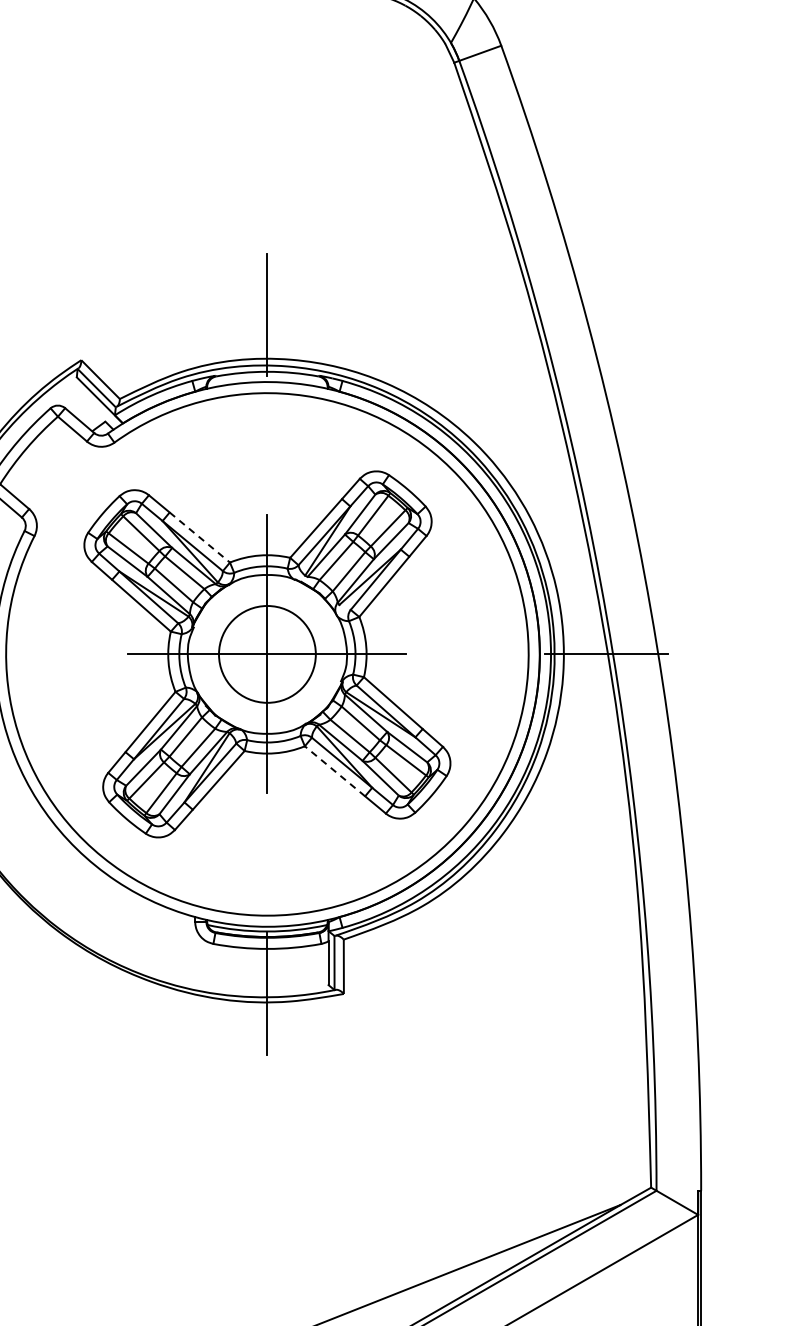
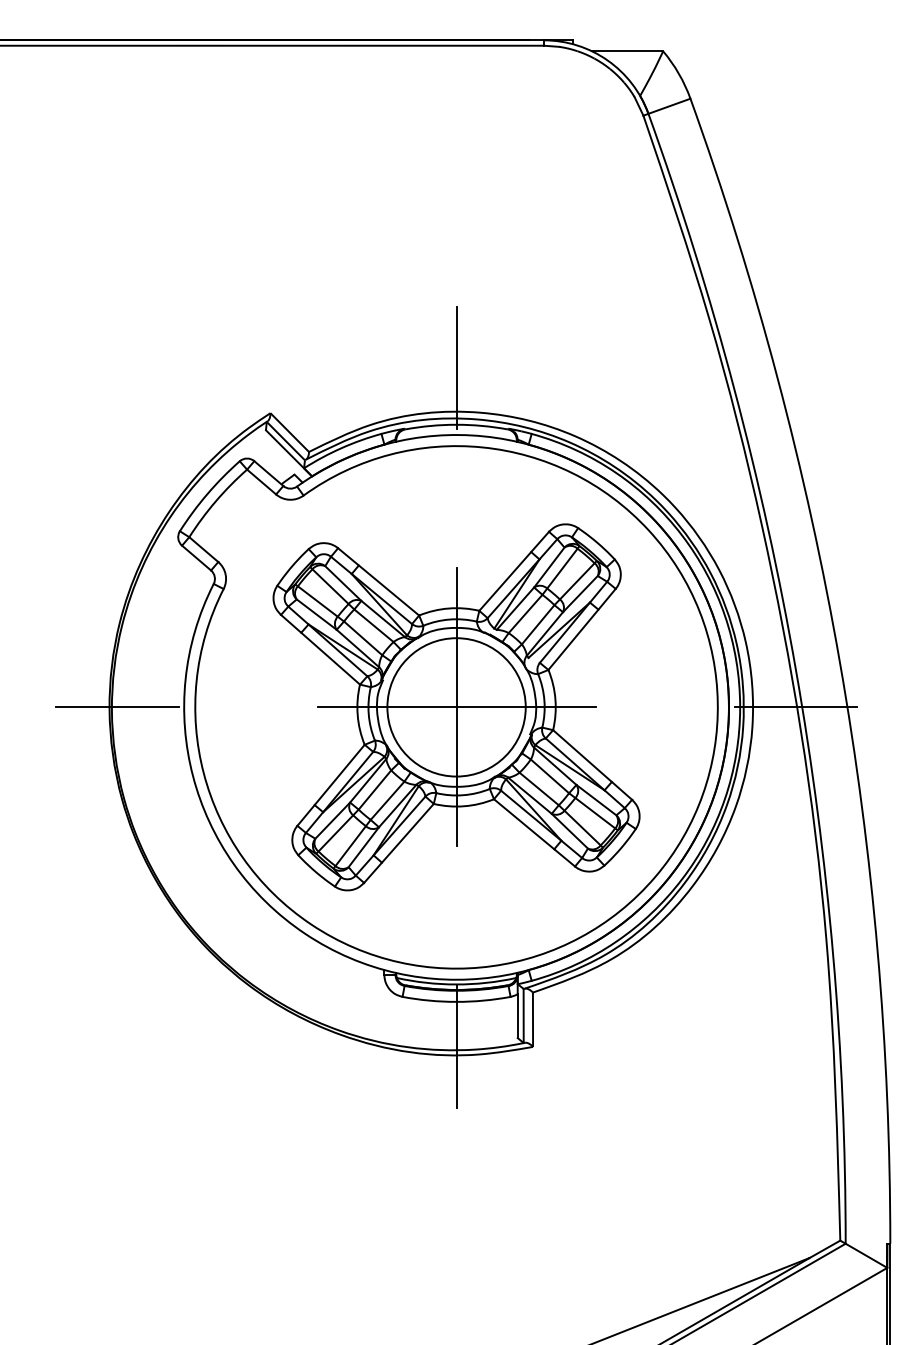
line: (200, 537) -> (389, 590), dashed -> solid
circle: (267, 654) -> (456, 707), size x1.43
line: (334, 770) -> (523, 823), dashed -> solid

